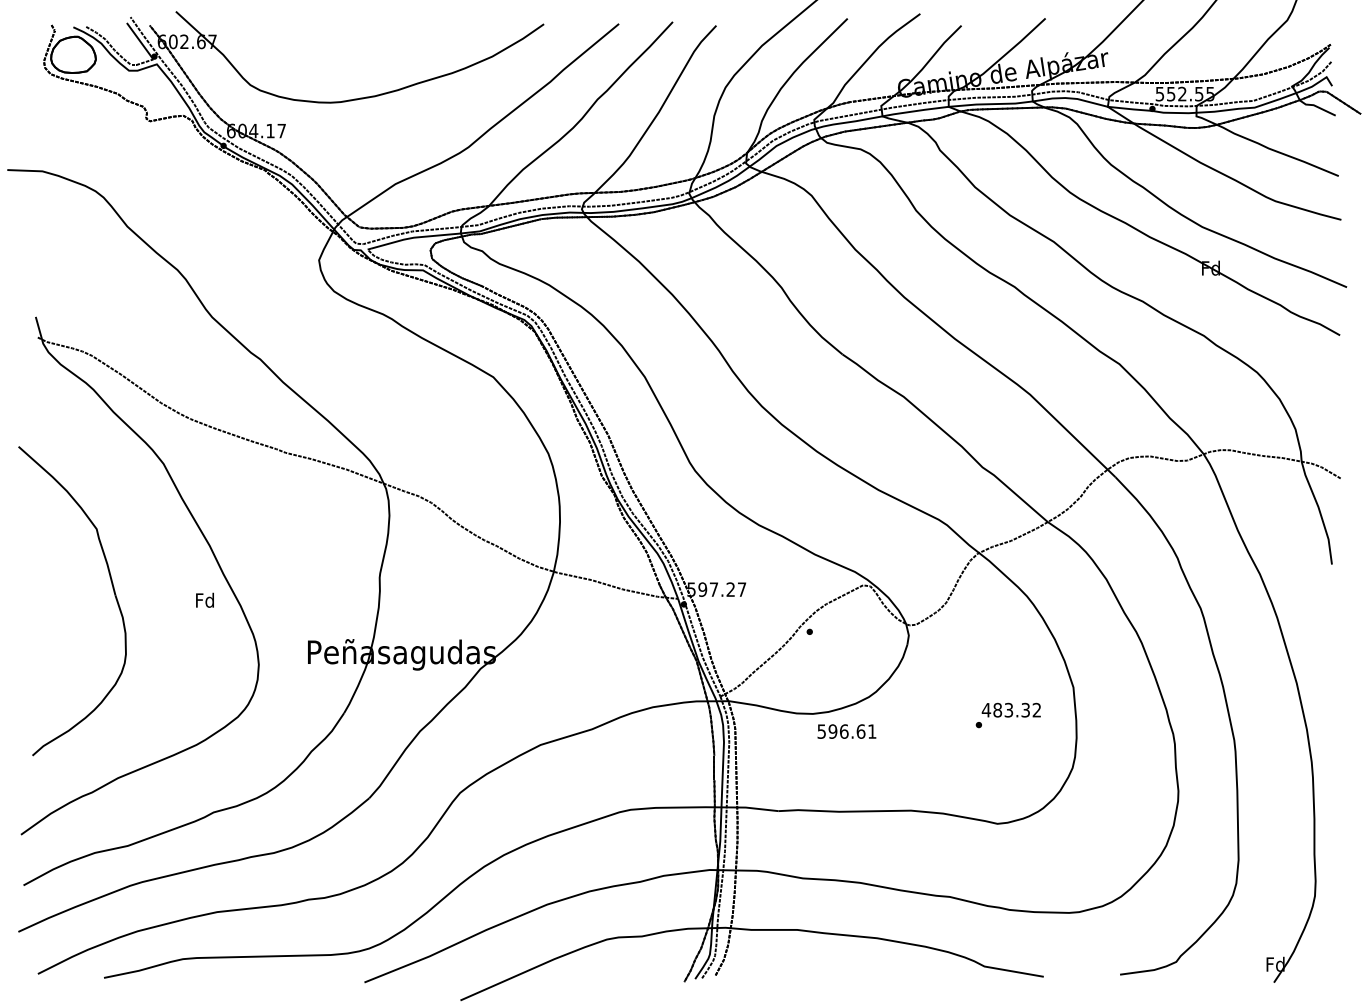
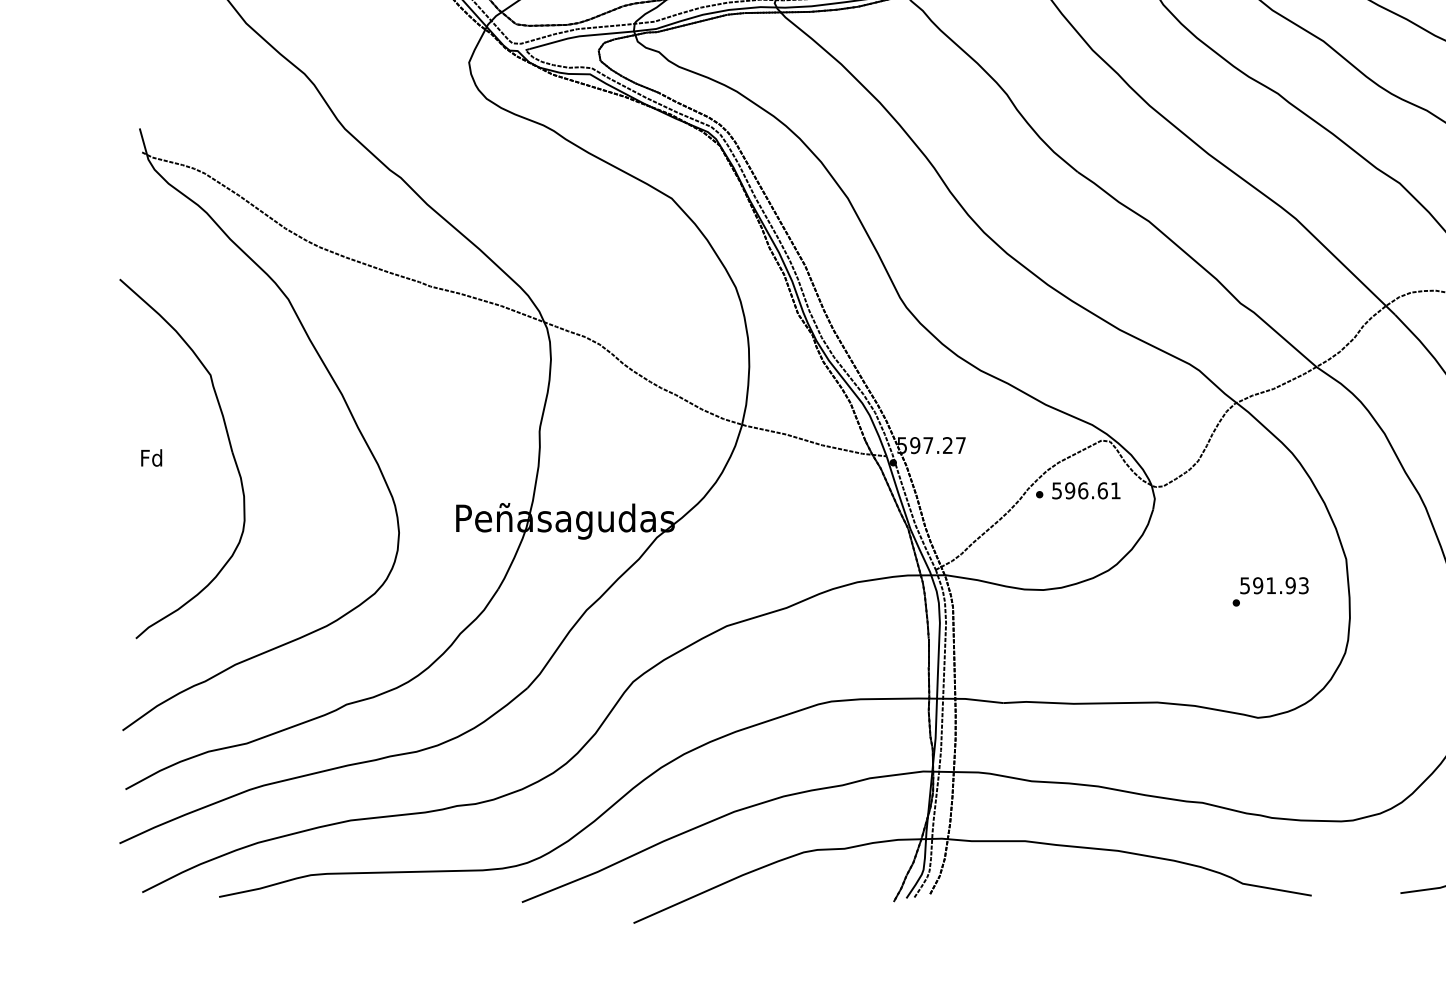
text: (204, 599) -> (151, 457), moved
text: (1011, 709) -> (1274, 584), 483.32 -> 591.93
text: (846, 731) -> (1085, 490), moved

